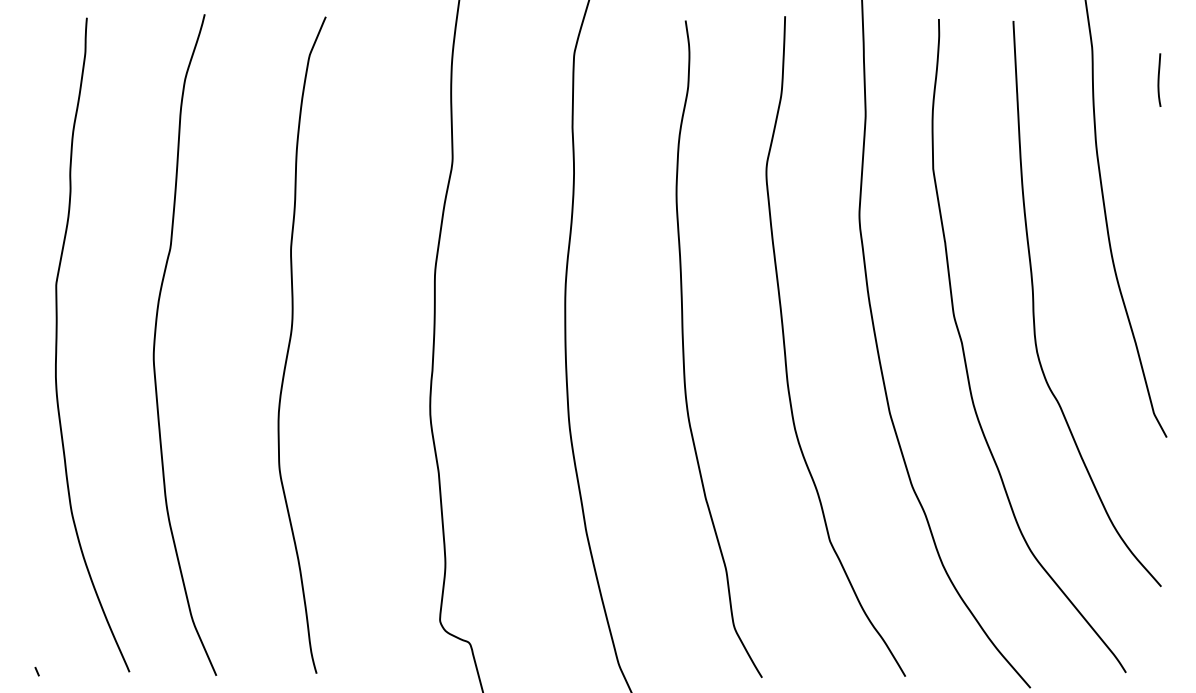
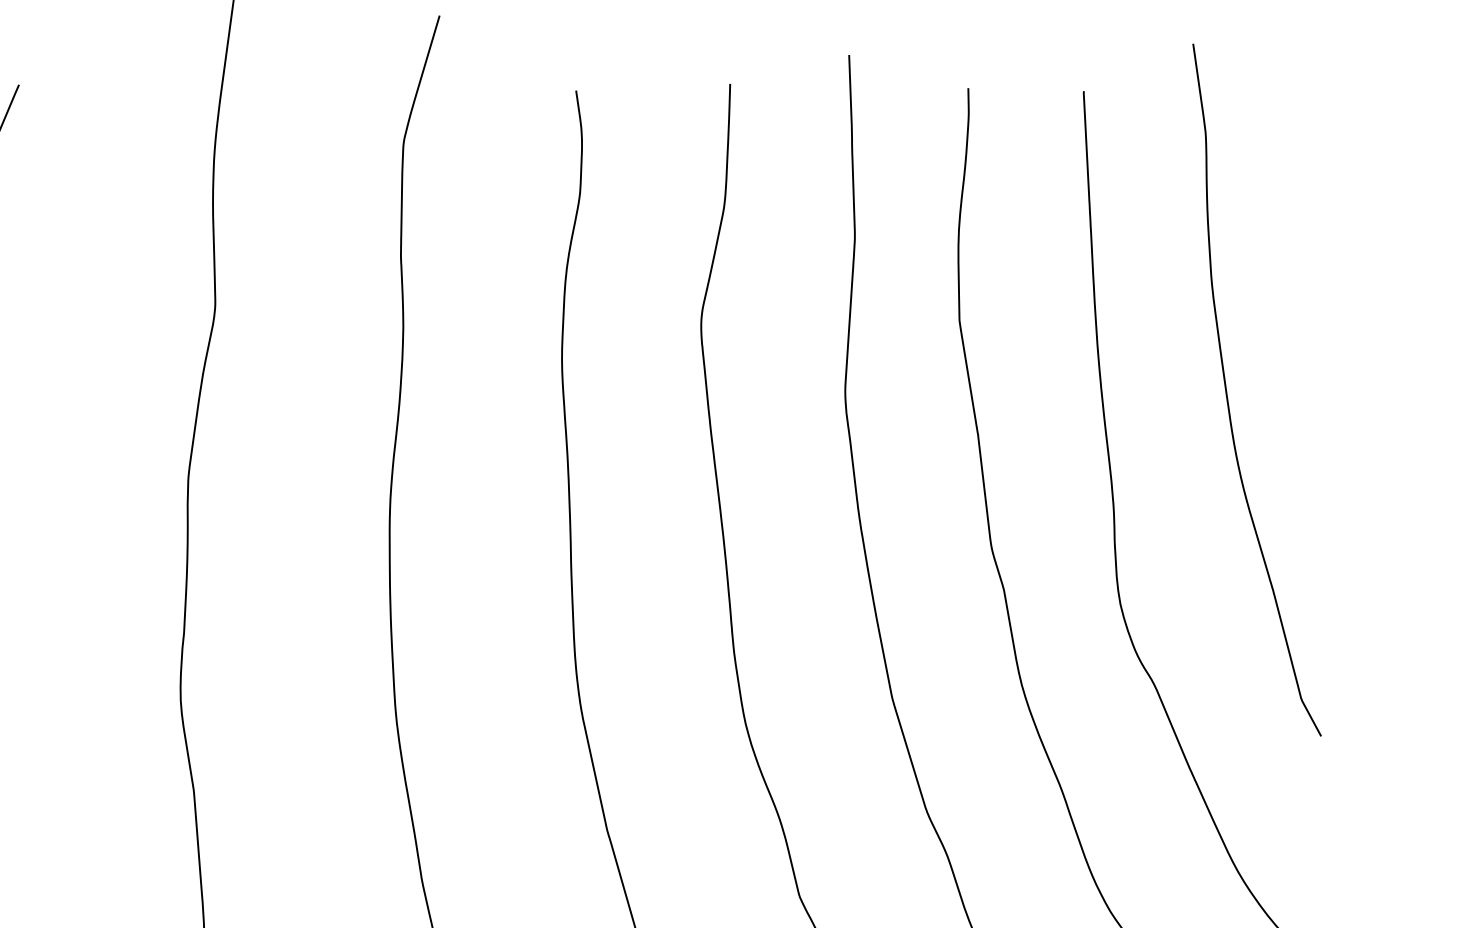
curve: (1159, 79) -> (1309, 181), removed

